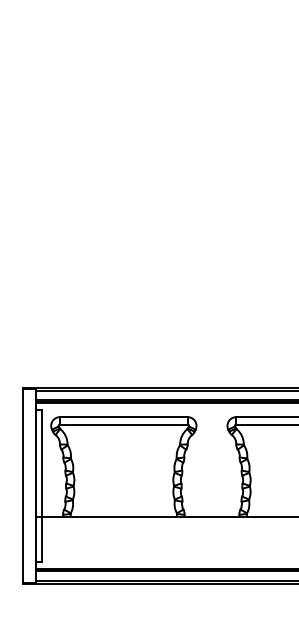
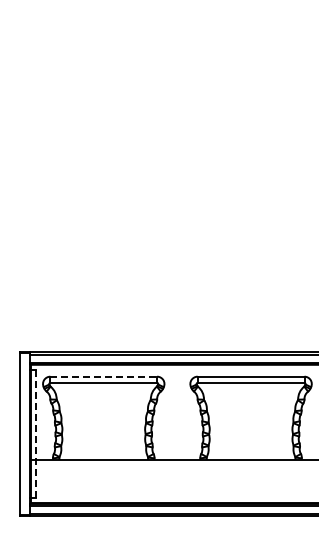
line: (124, 416) -> (104, 376), solid -> dashed
line: (42, 486) -> (35, 434), solid -> dashed

